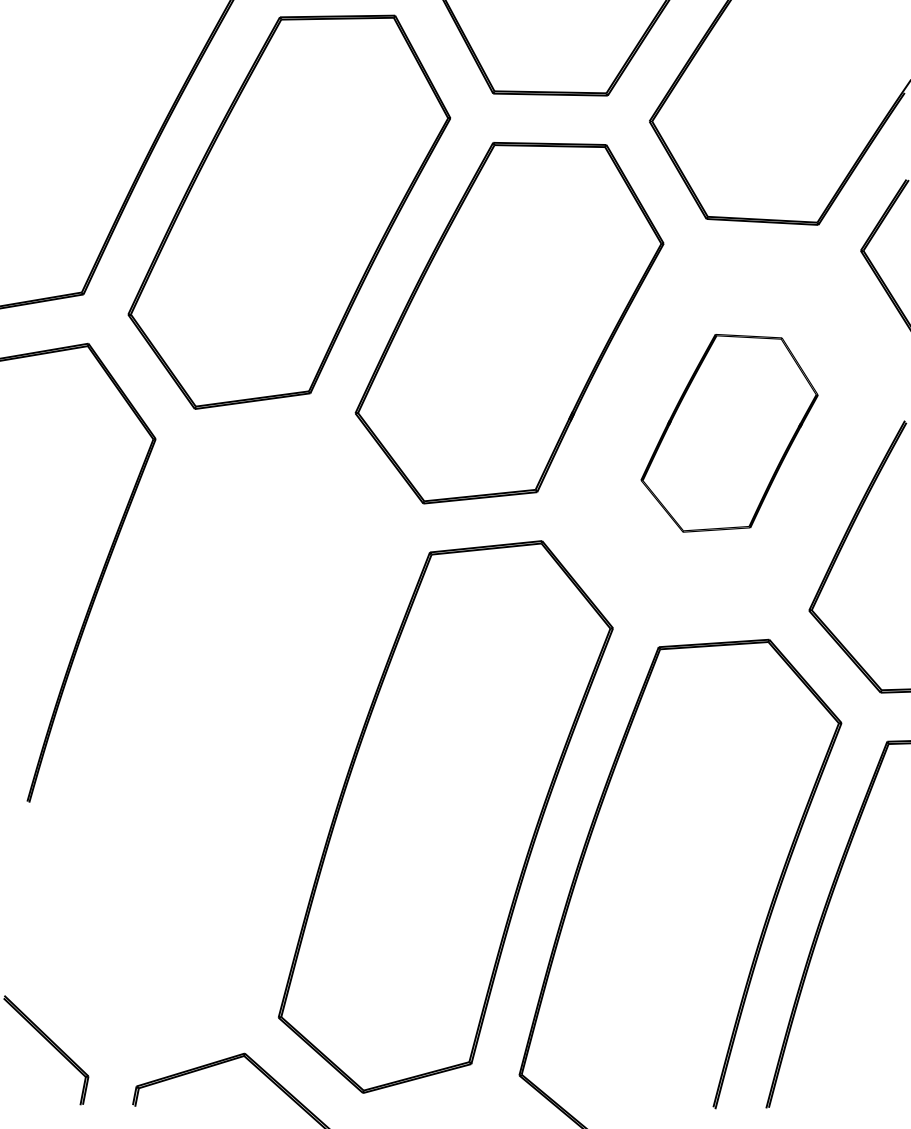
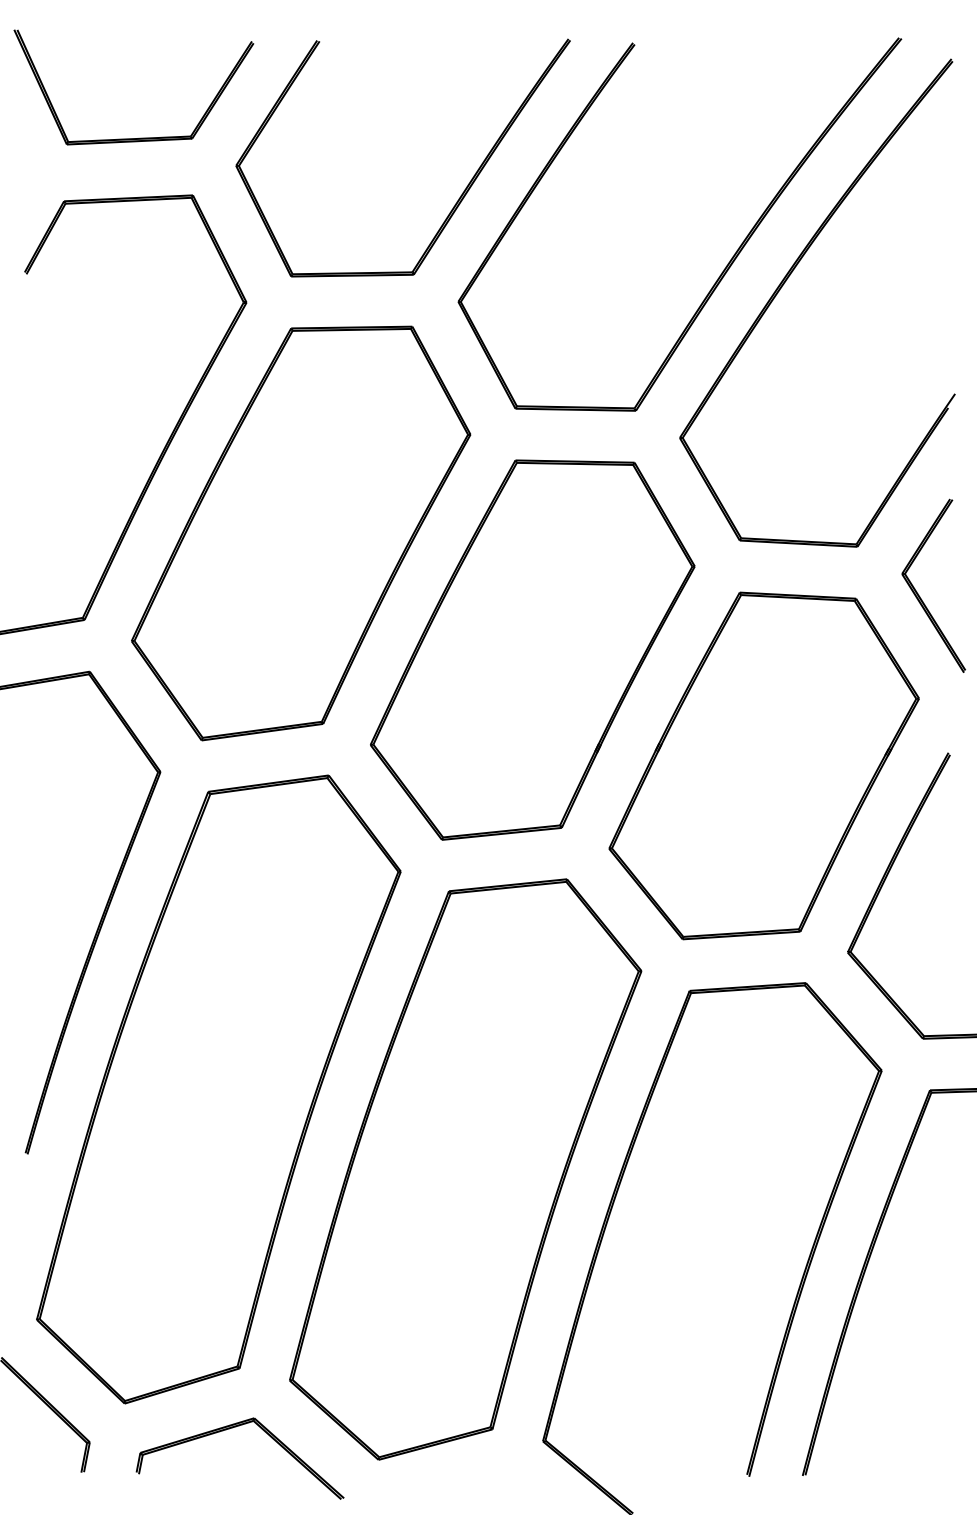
part: (729, 432) -> (763, 765), size x1.67
part: (210, 740) -> (218, 1089), added

